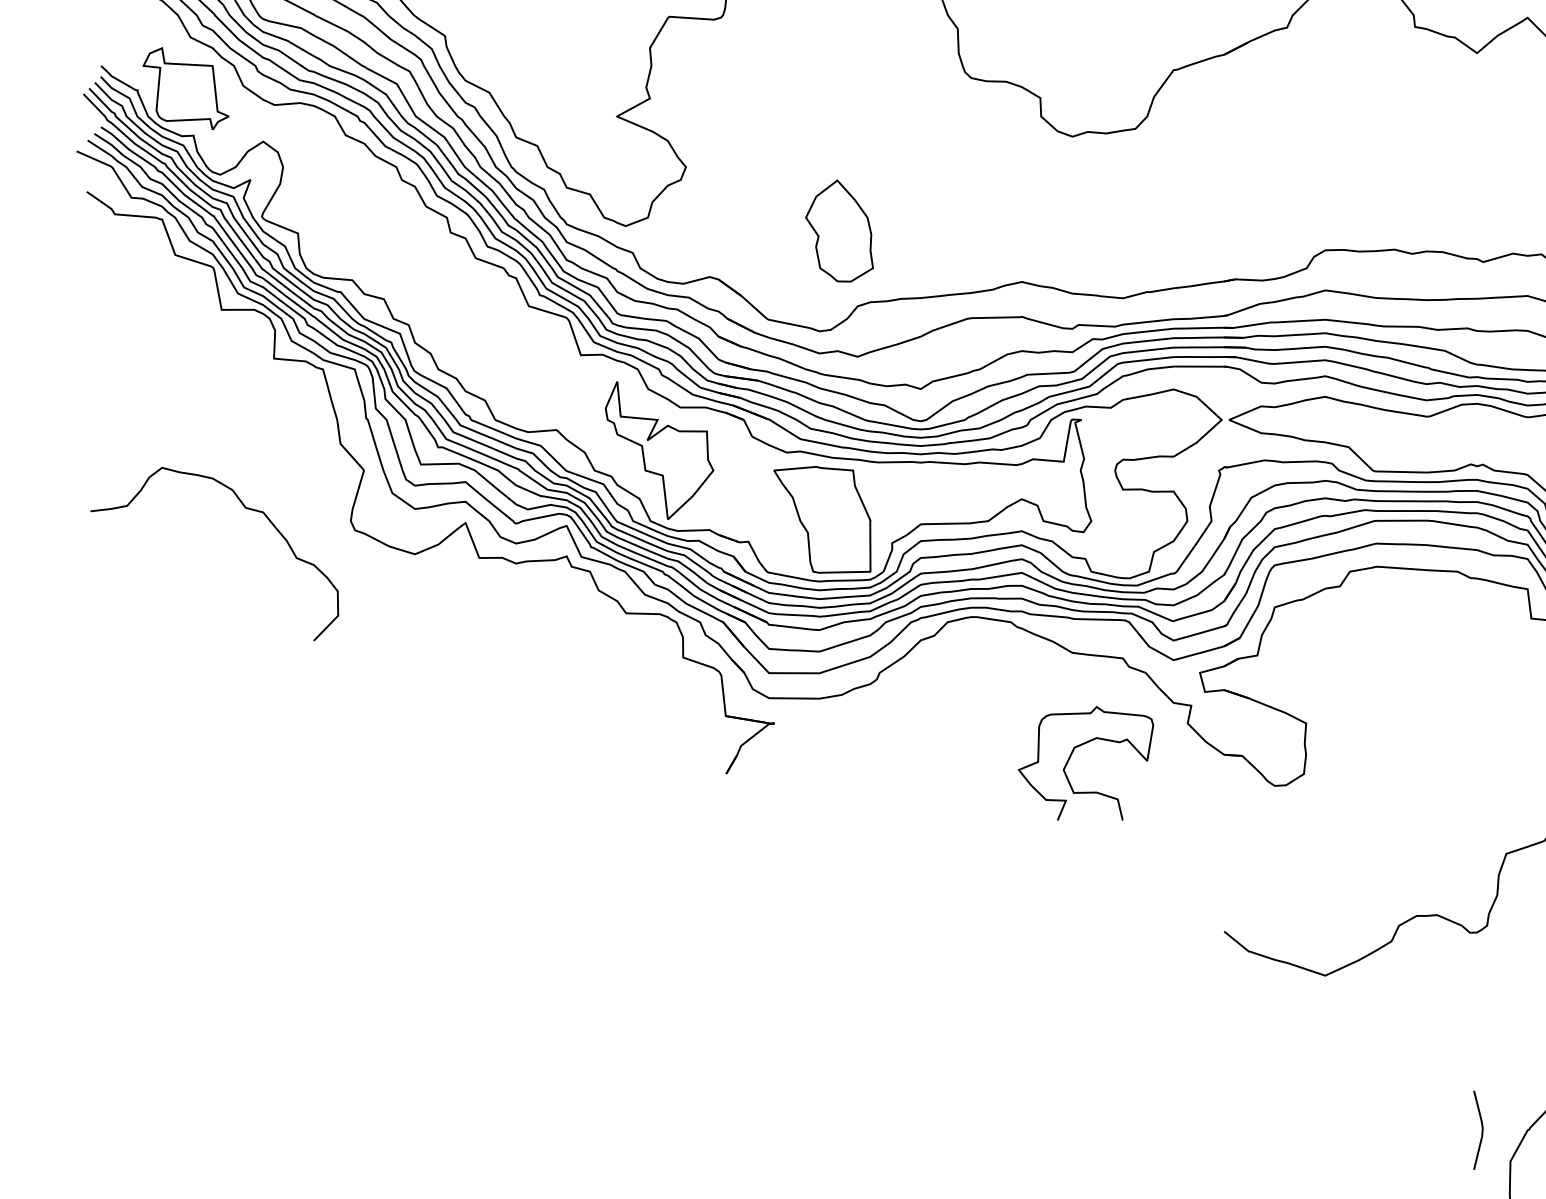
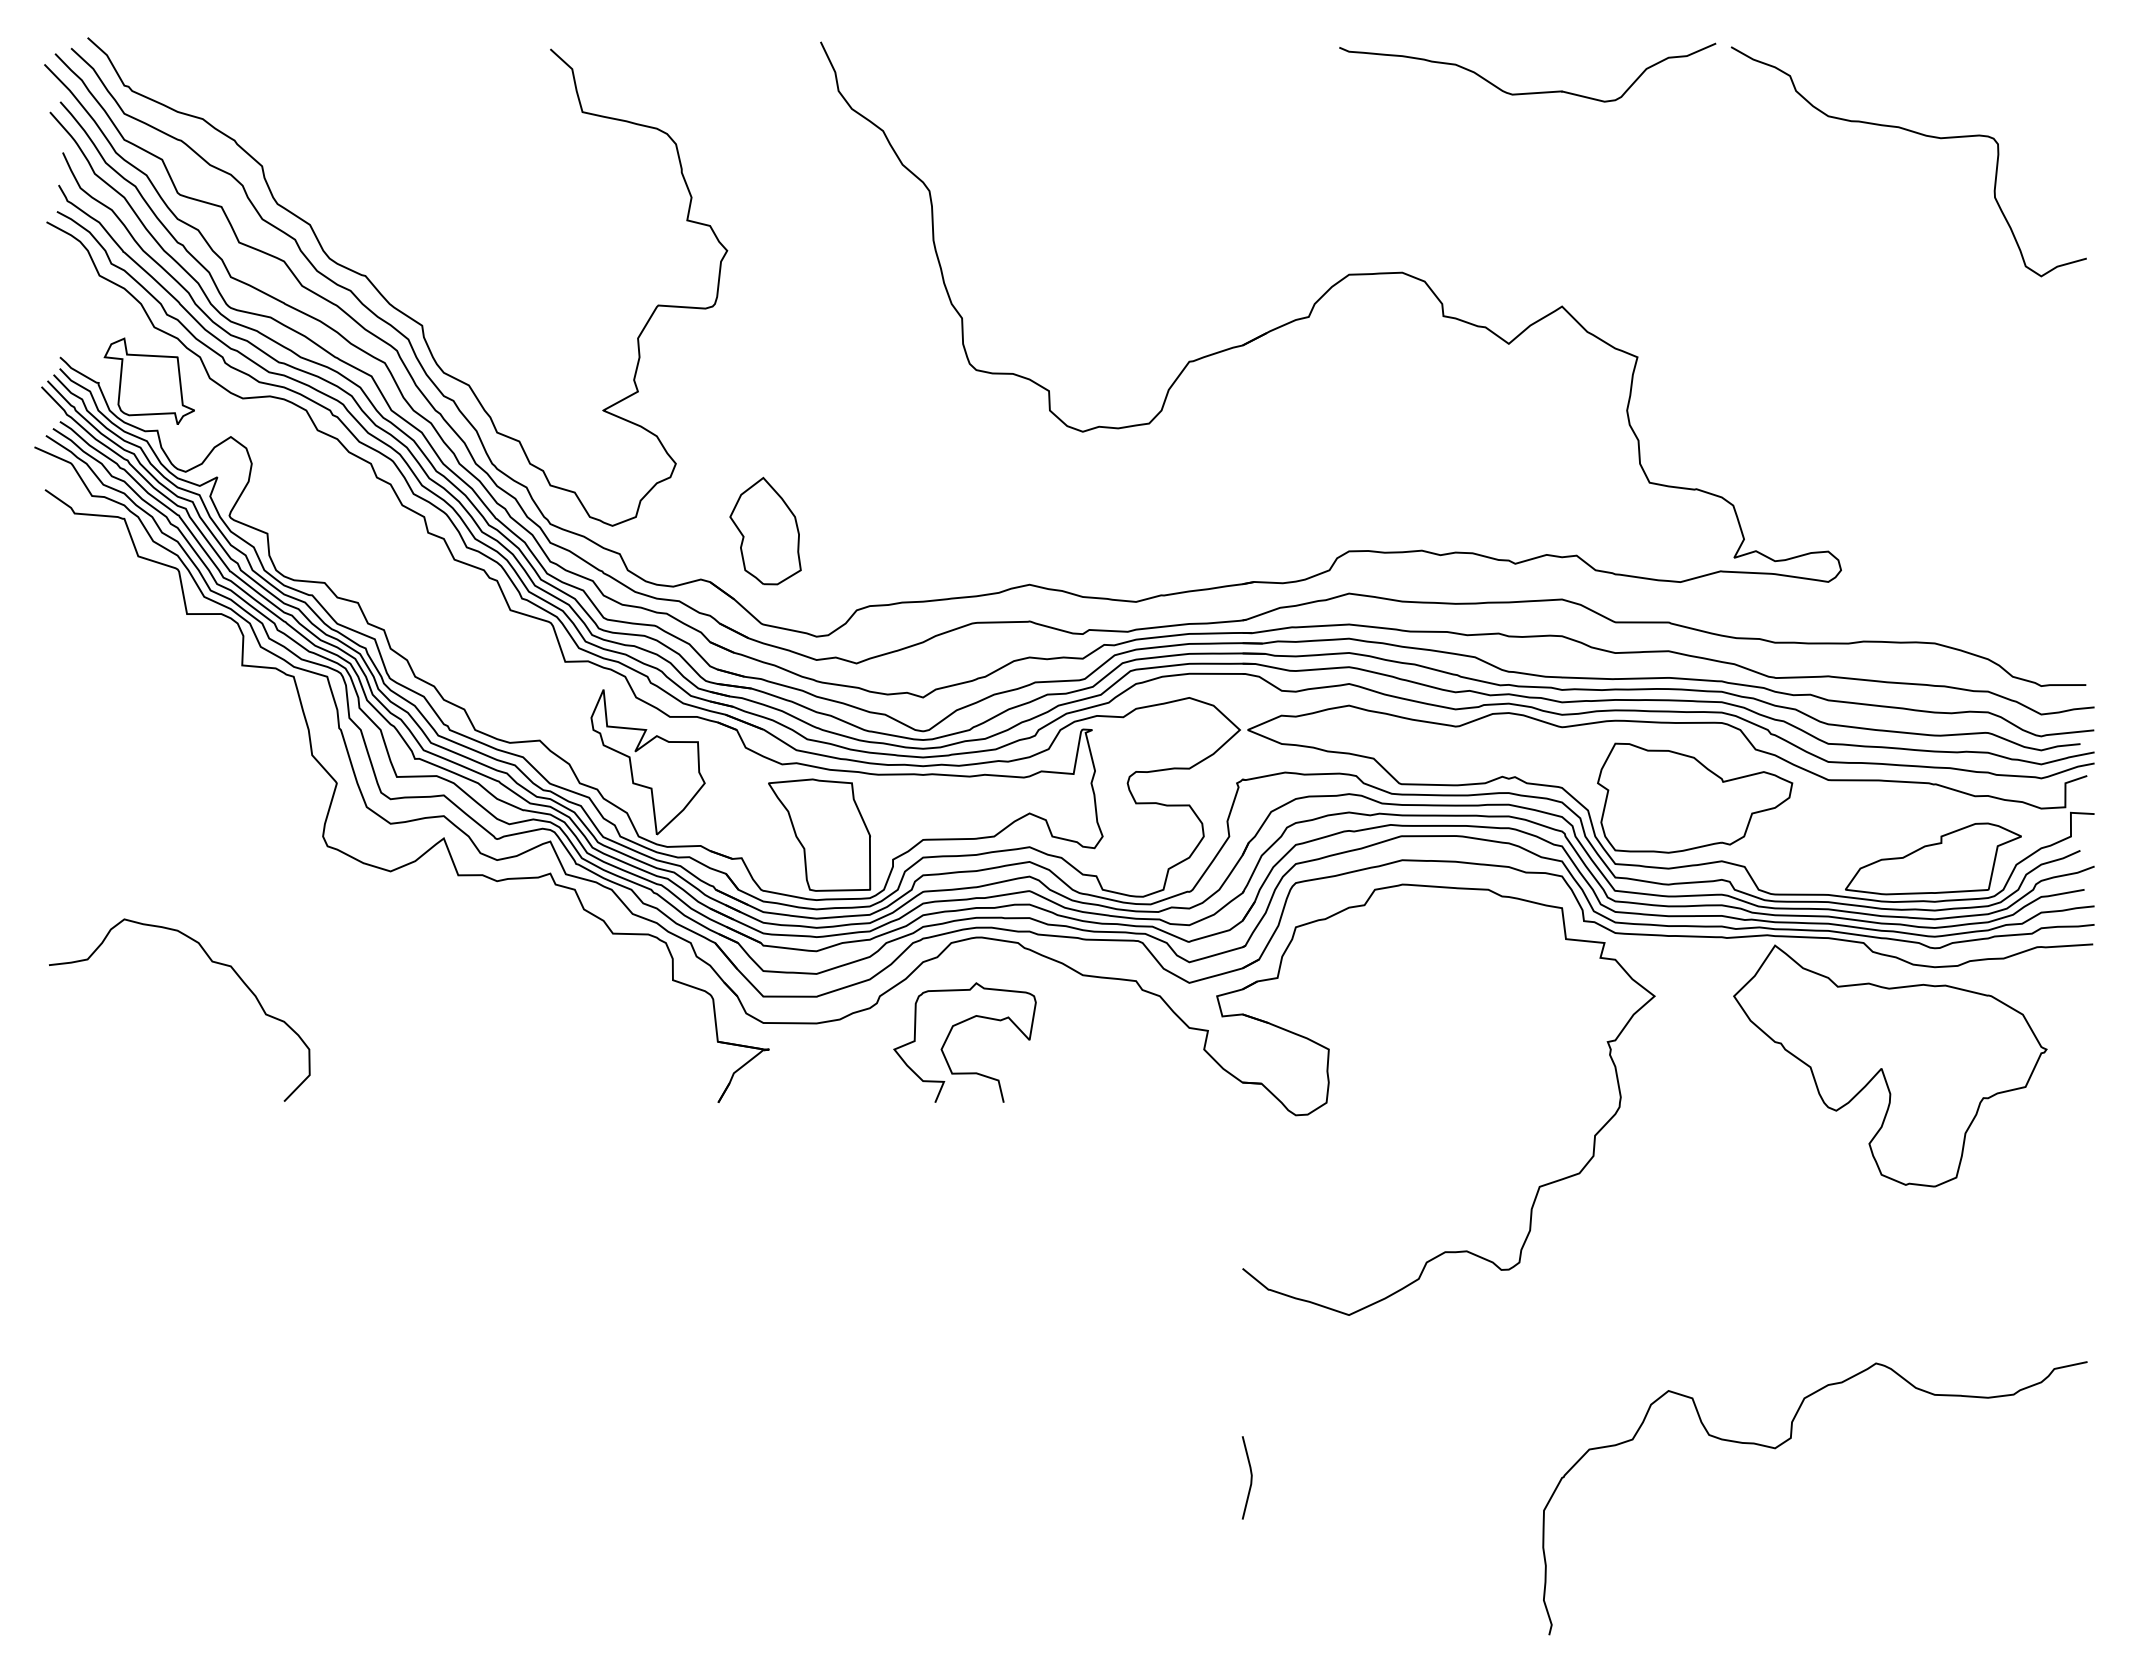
part: (839, 230) -> (765, 530), moved
curve: (244, 508) -> (211, 962), moved
curve: (1071, 756) -> (949, 1035), moved
line: (1481, 1129) -> (1250, 1477), moved

